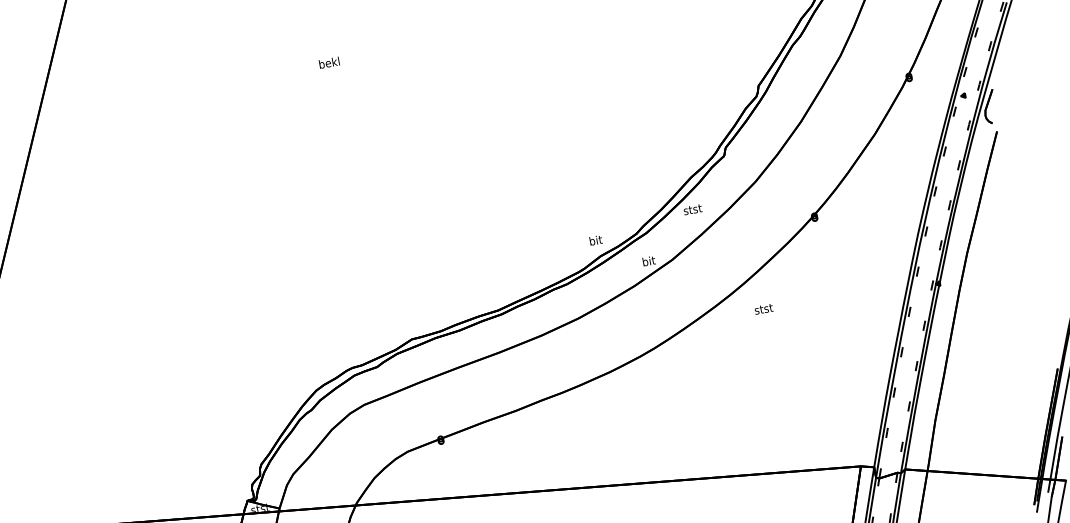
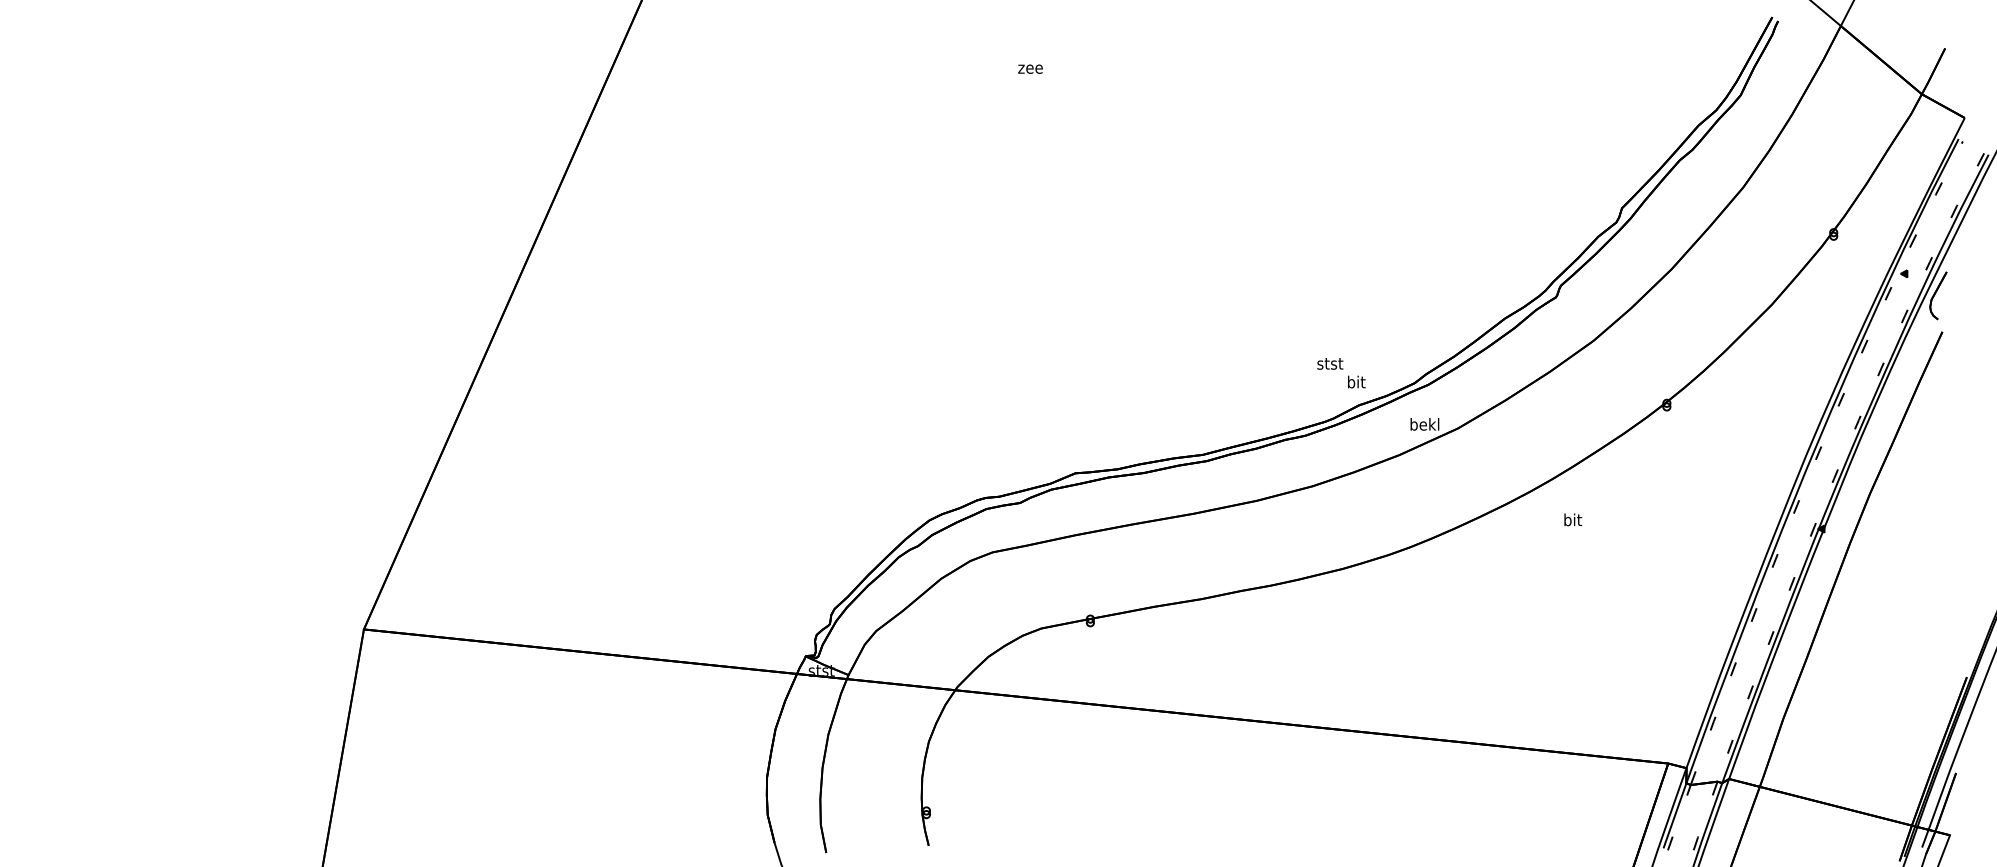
text: (329, 62) -> (1030, 67), bekl -> zee
text: (692, 209) -> (1330, 363), moved
text: (648, 261) -> (1424, 424), bit -> bekl
text: (763, 308) -> (1572, 519), stst -> bit

